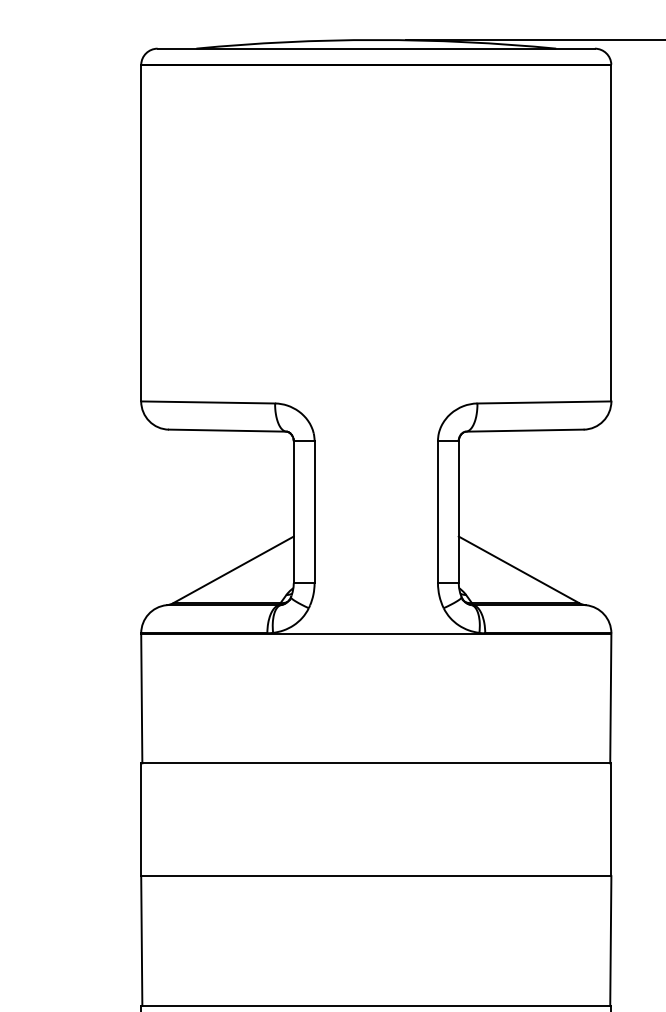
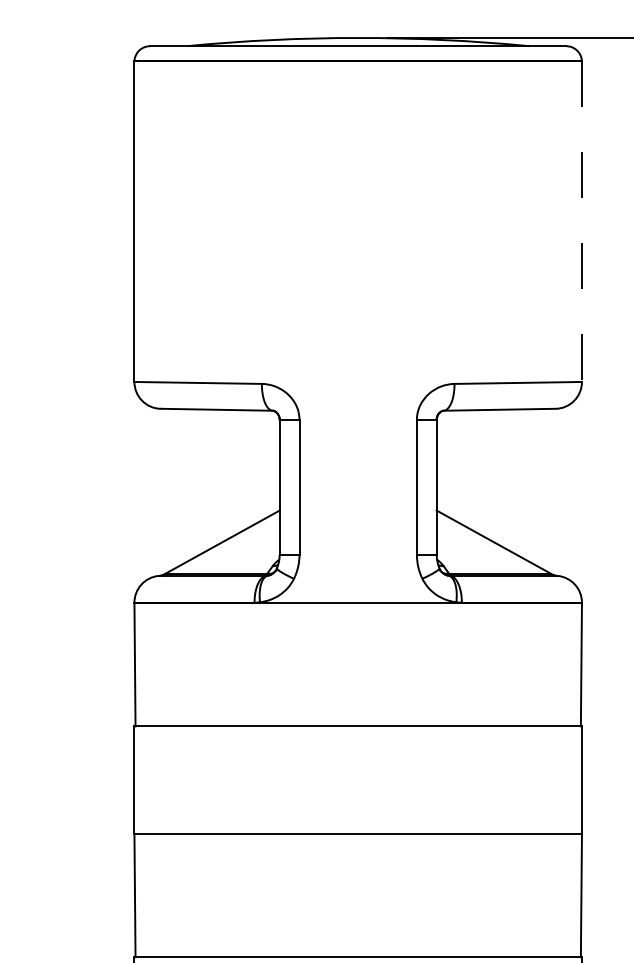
line: (610, 233) -> (581, 222), solid -> dashed

